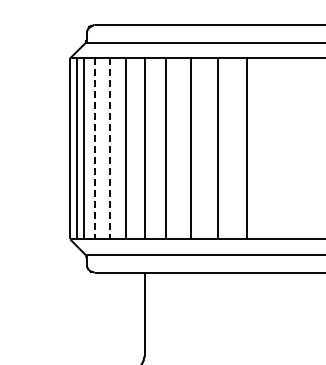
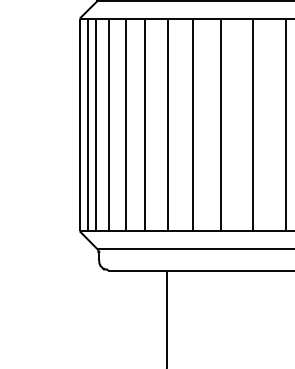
line: (95, 148) -> (109, 124), dashed -> solid
line: (109, 148) -> (125, 124), dashed -> solid

